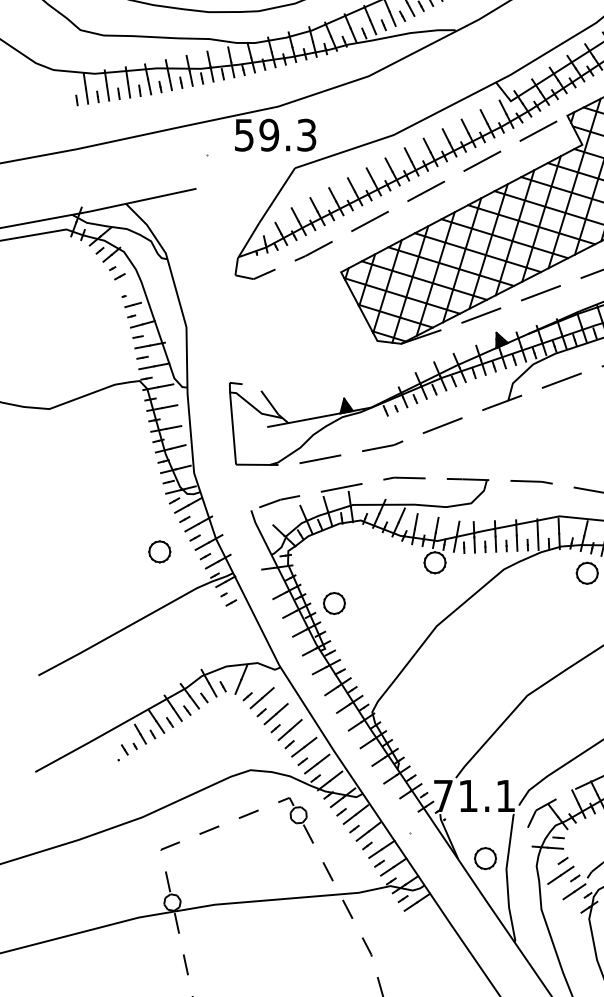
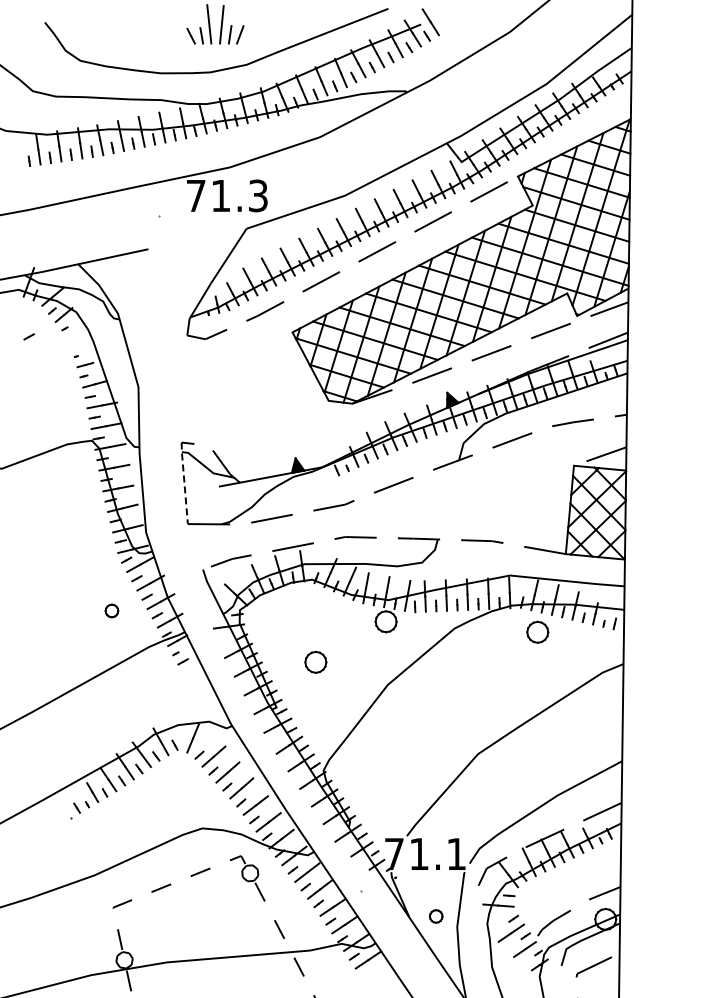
text: (256, 134) -> (208, 195), 59.3 -> 71.3
part: (119, 276) -> (28, 336), moved
line: (232, 422) -> (184, 482), solid -> dashed
part: (159, 551) -> (111, 610), size x0.6
part: (334, 602) -> (315, 661), moved
part: (484, 858) -> (435, 916), size x0.6

